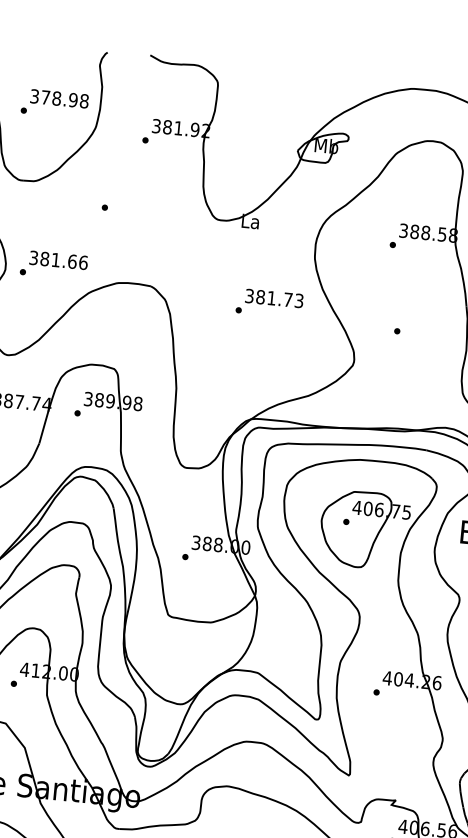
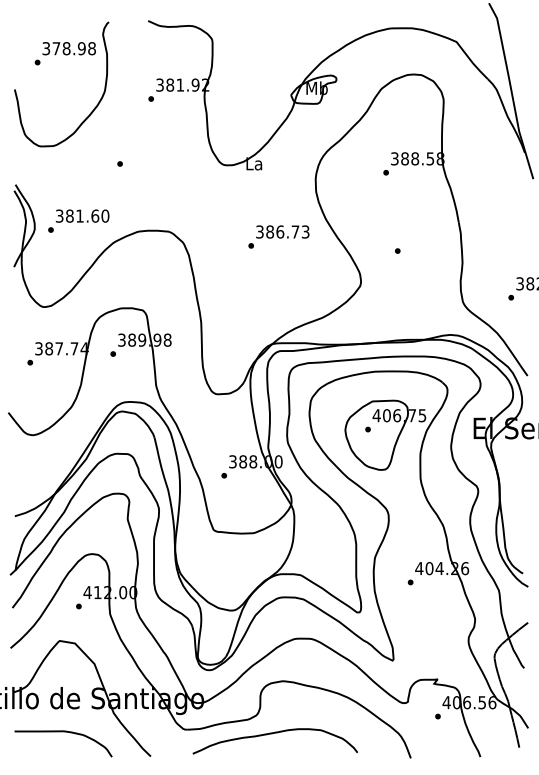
text: (53, 103) -> (64, 53), moved
text: (83, 262) -> (105, 215), 381.66 -> 381.60
text: (271, 297) -> (280, 231), 381.73 -> 386.73

